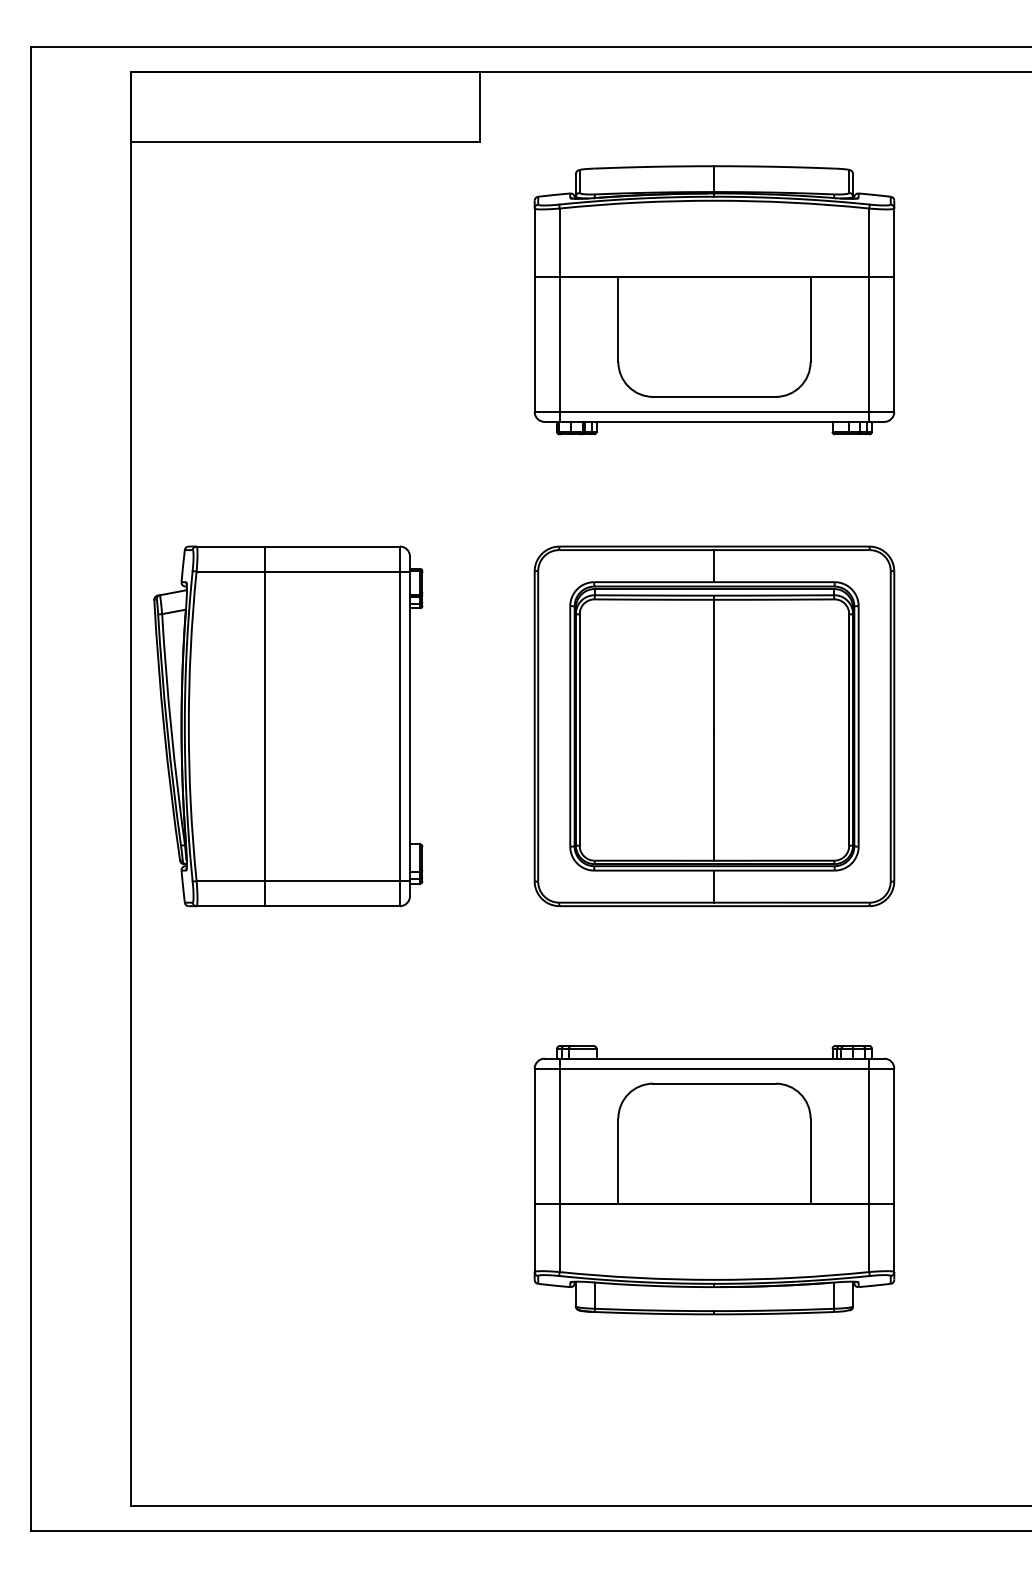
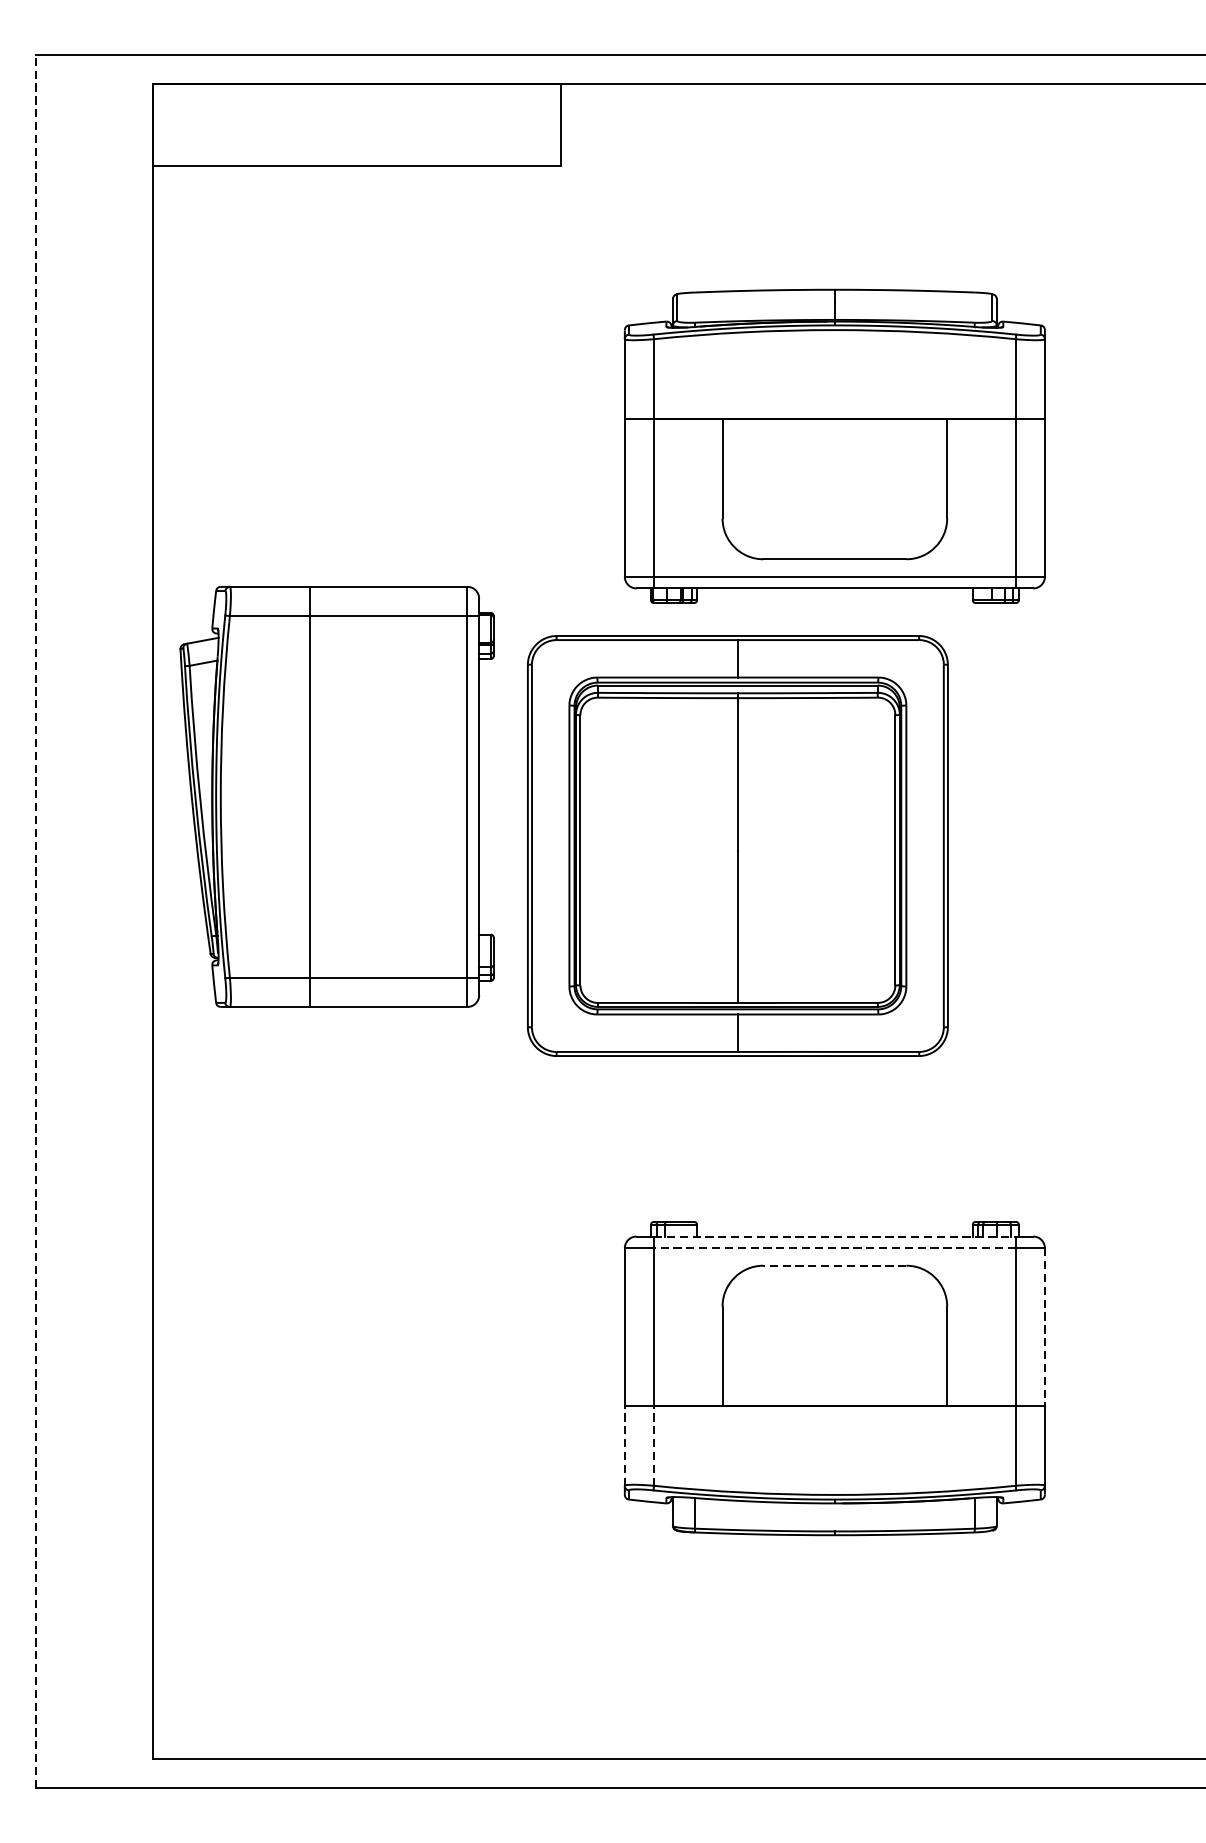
part: (714, 300) -> (834, 446), moved
part: (288, 726) -> (337, 797), moved
part: (714, 726) -> (737, 846), moved
line: (30, 789) -> (35, 922), solid -> dashed
line: (714, 1058) -> (834, 1236), solid -> dashed
line: (714, 1068) -> (834, 1248), solid -> dashed
line: (713, 1083) -> (833, 1265), solid -> dashed
line: (894, 1136) -> (1045, 1327), solid -> dashed
line: (534, 1237) -> (624, 1445), solid -> dashed
line: (559, 1237) -> (653, 1445), solid -> dashed

